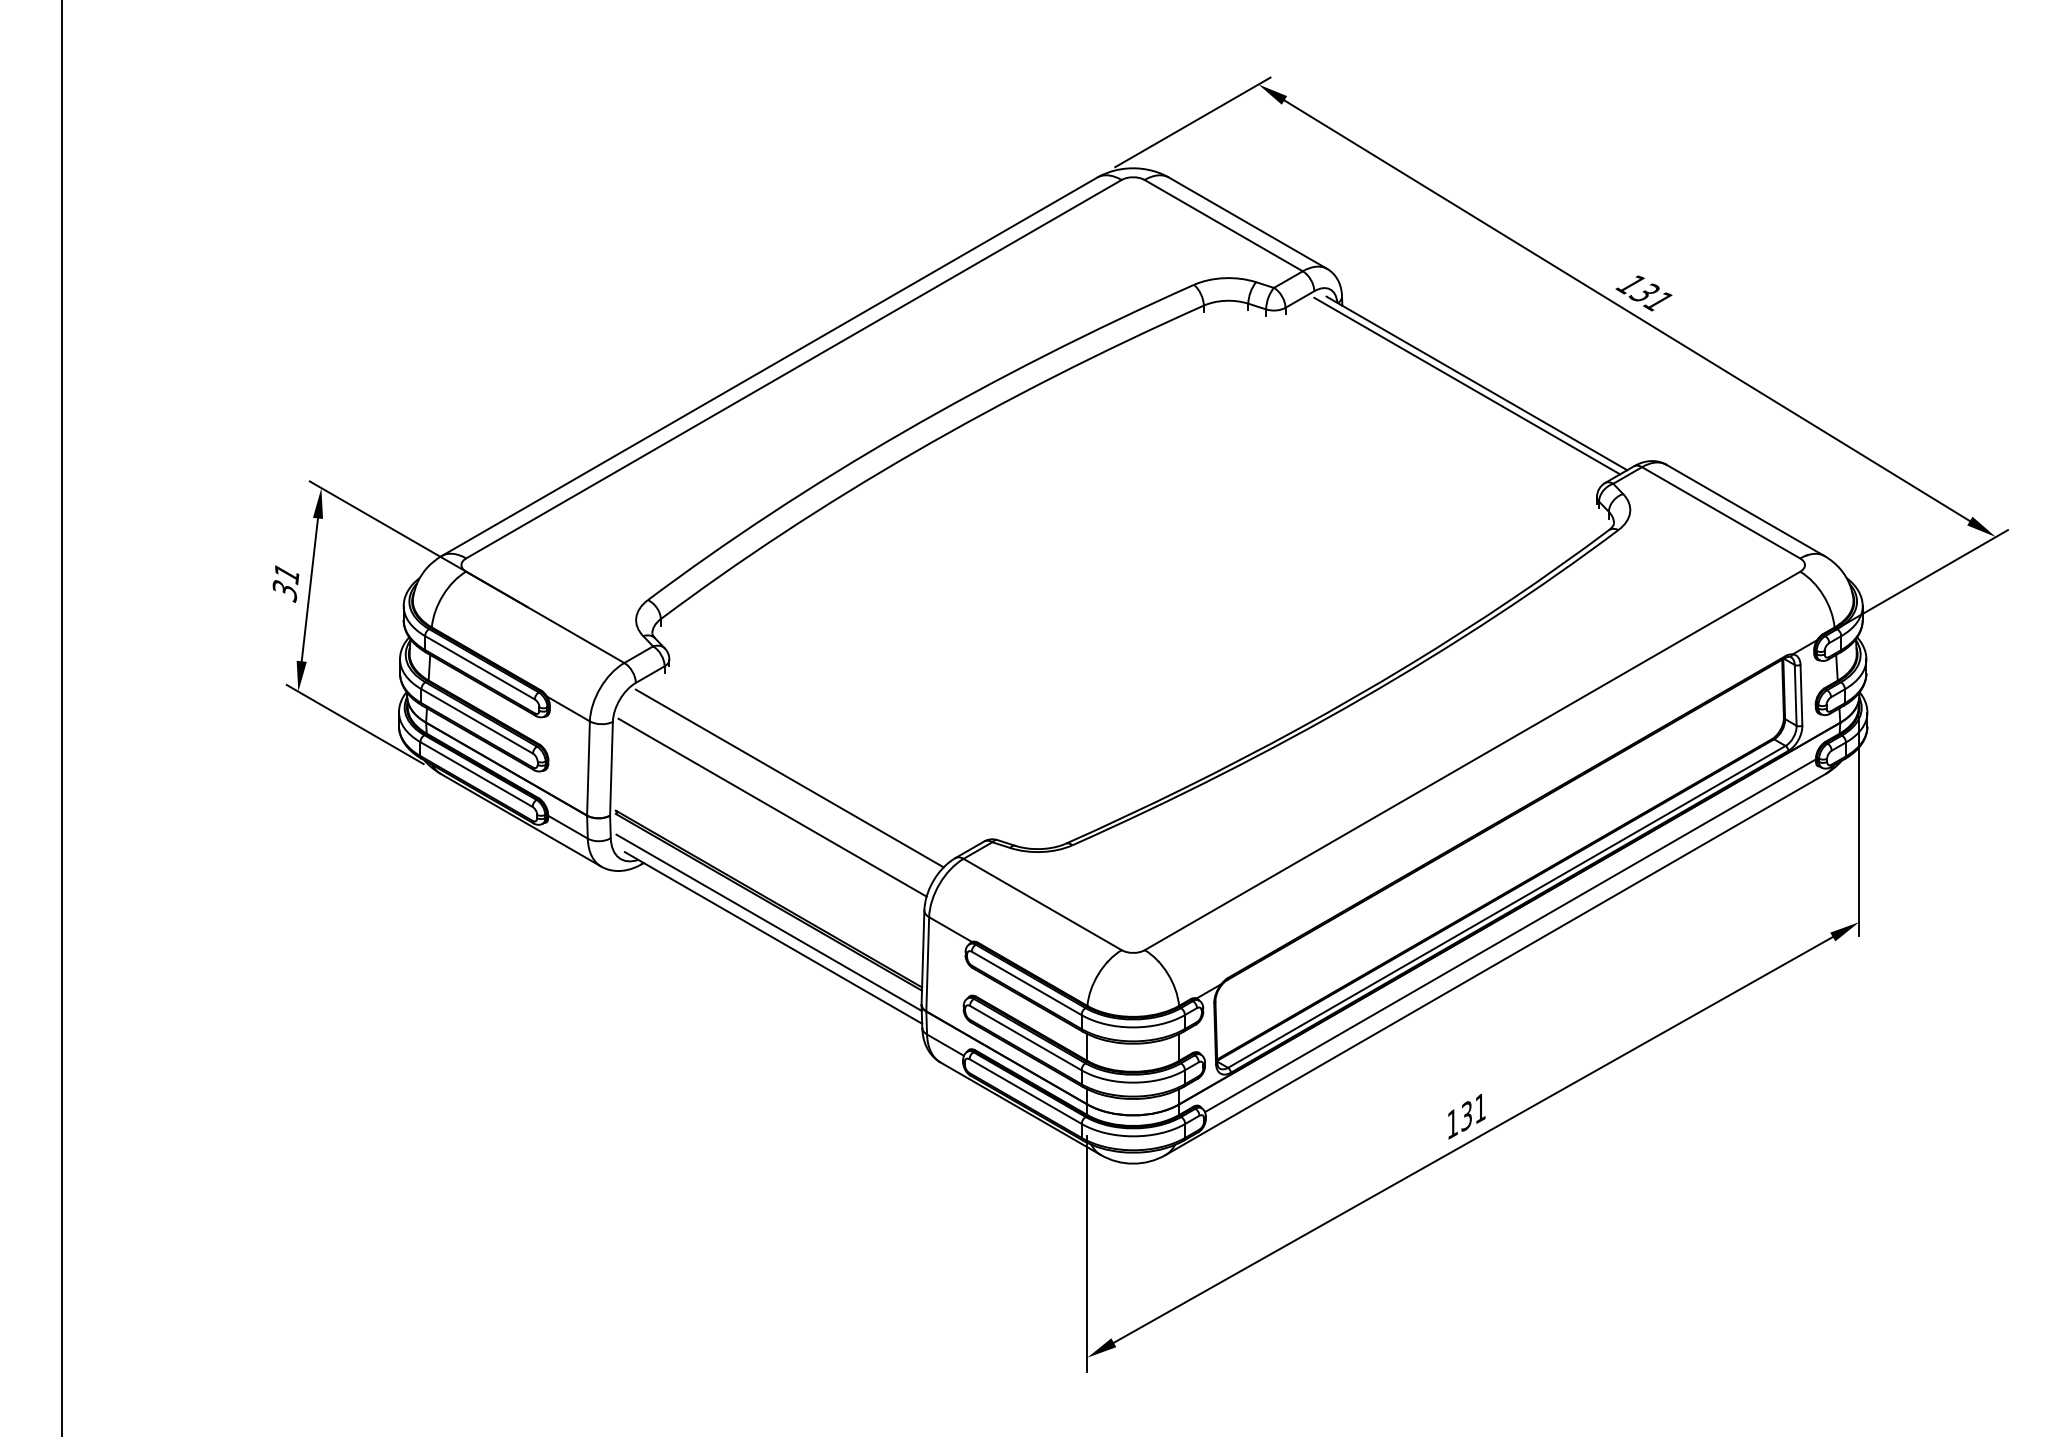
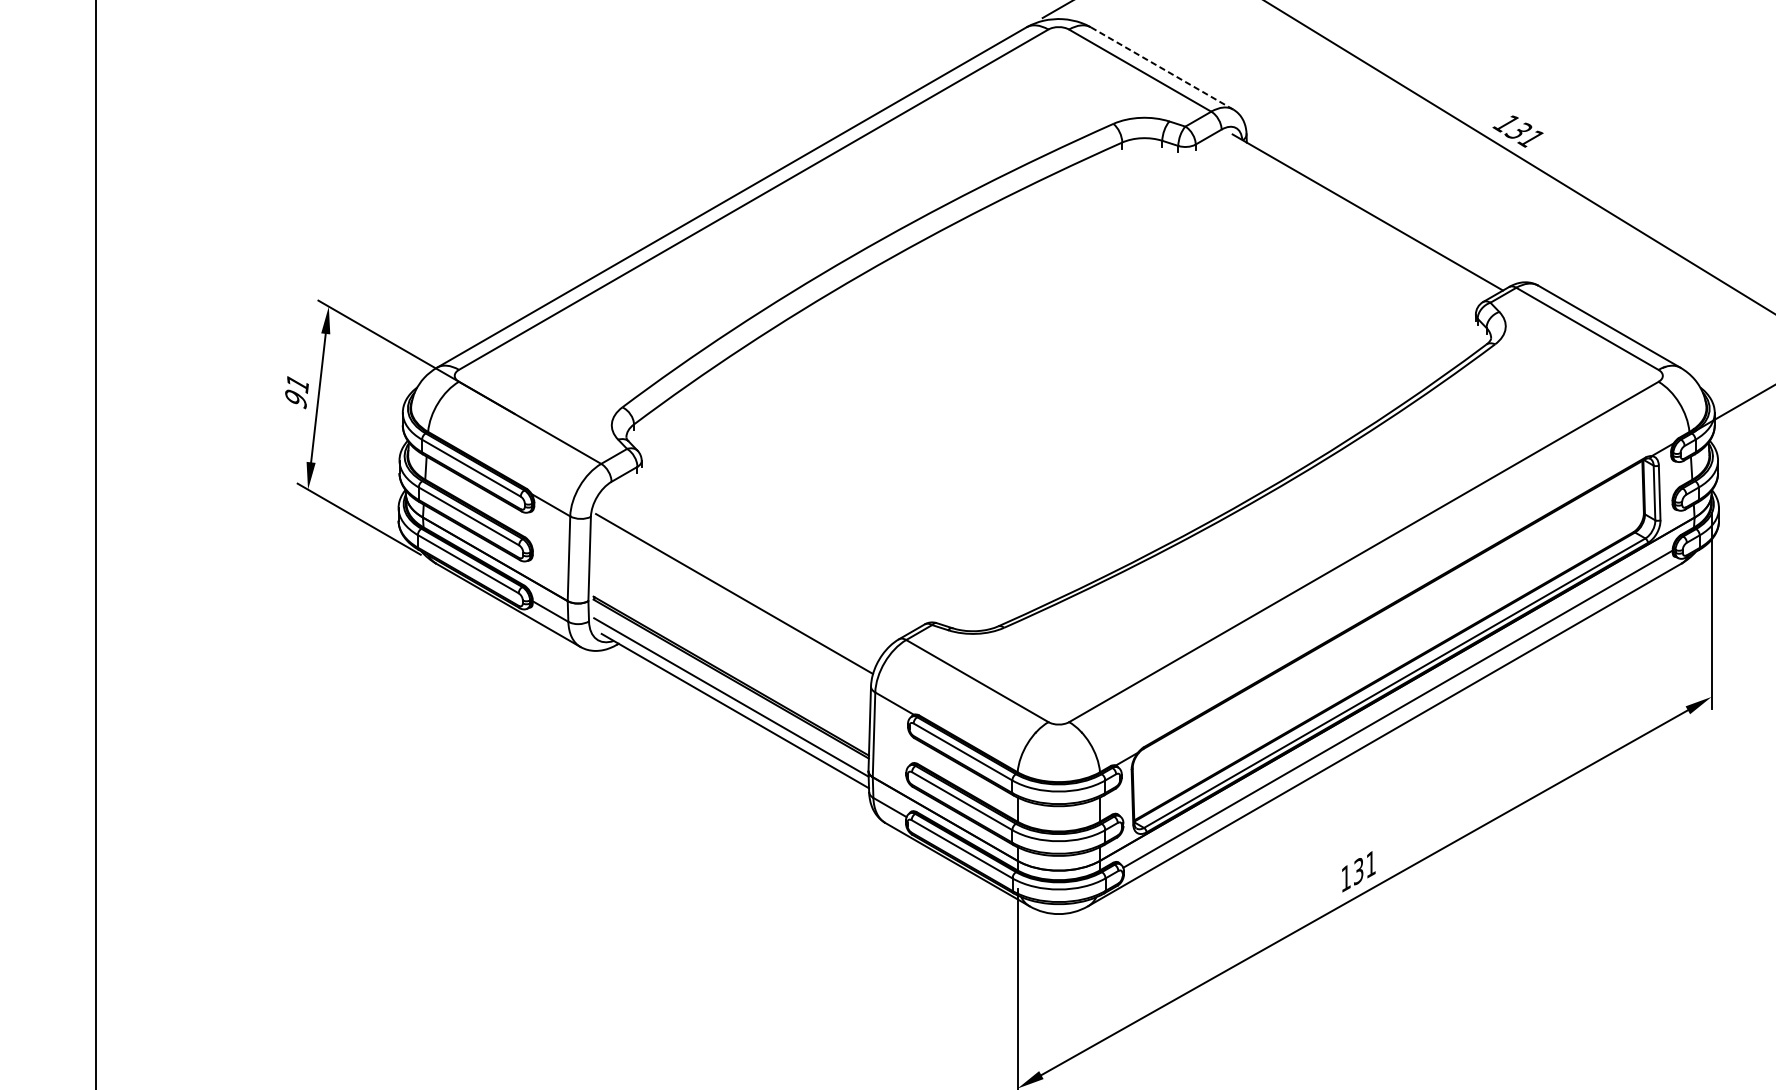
line: (1248, 223) -> (1162, 68), solid -> dashed
line: (1467, 385) -> (1359, 214), removed
text: (284, 591) -> (295, 399), 31 -> 91
line: (789, 778) -> (749, 567), removed

